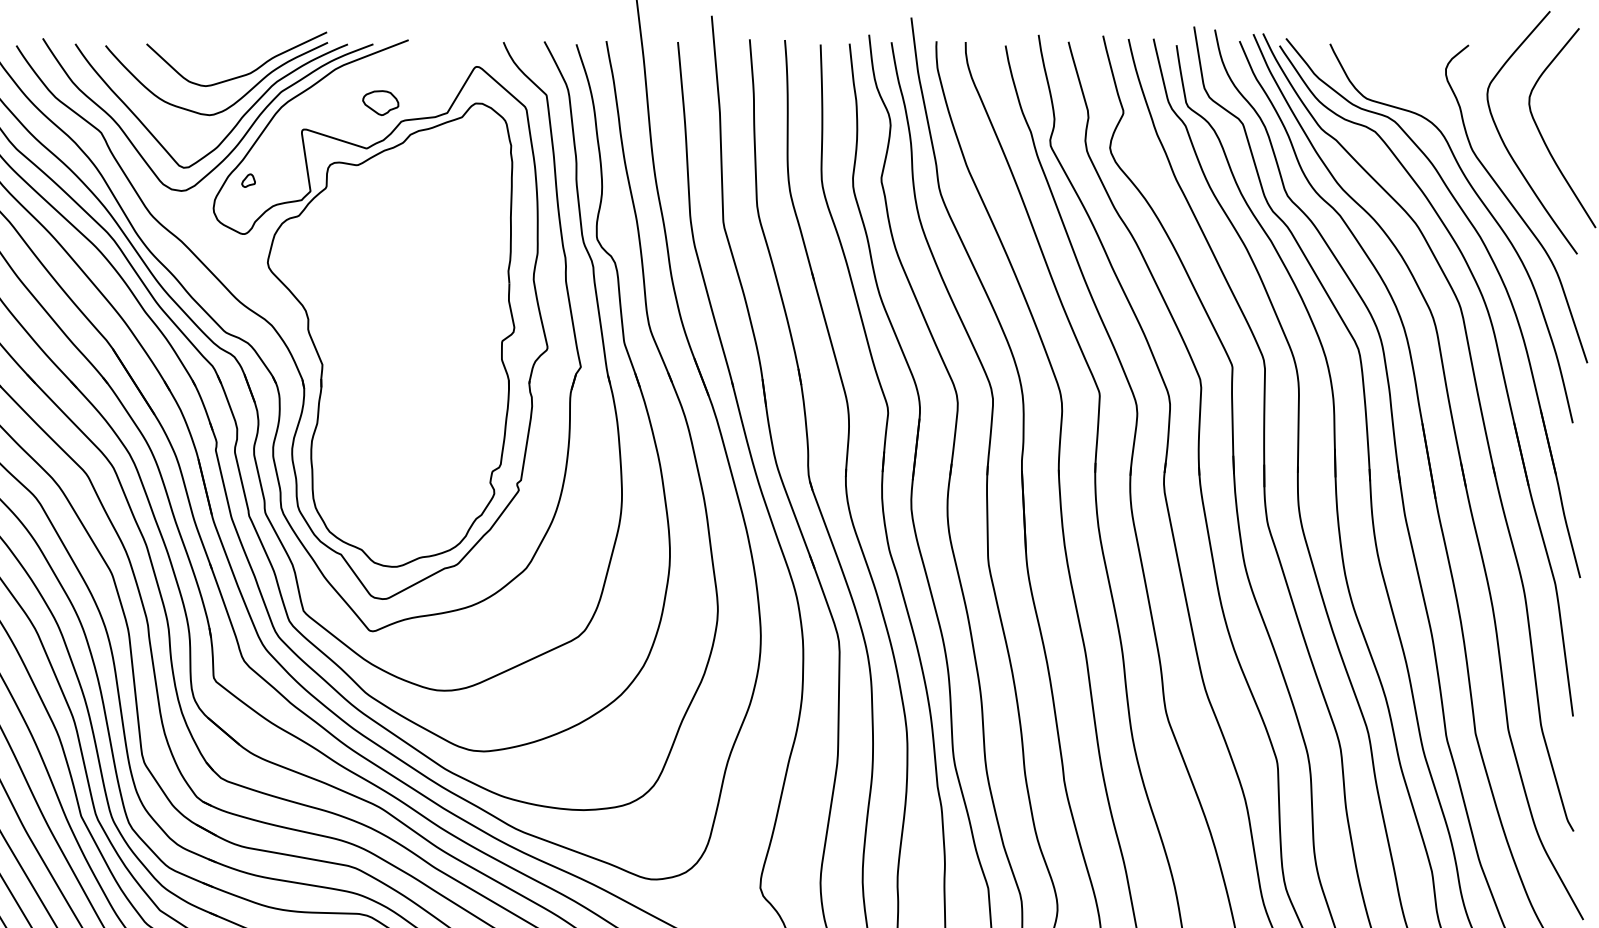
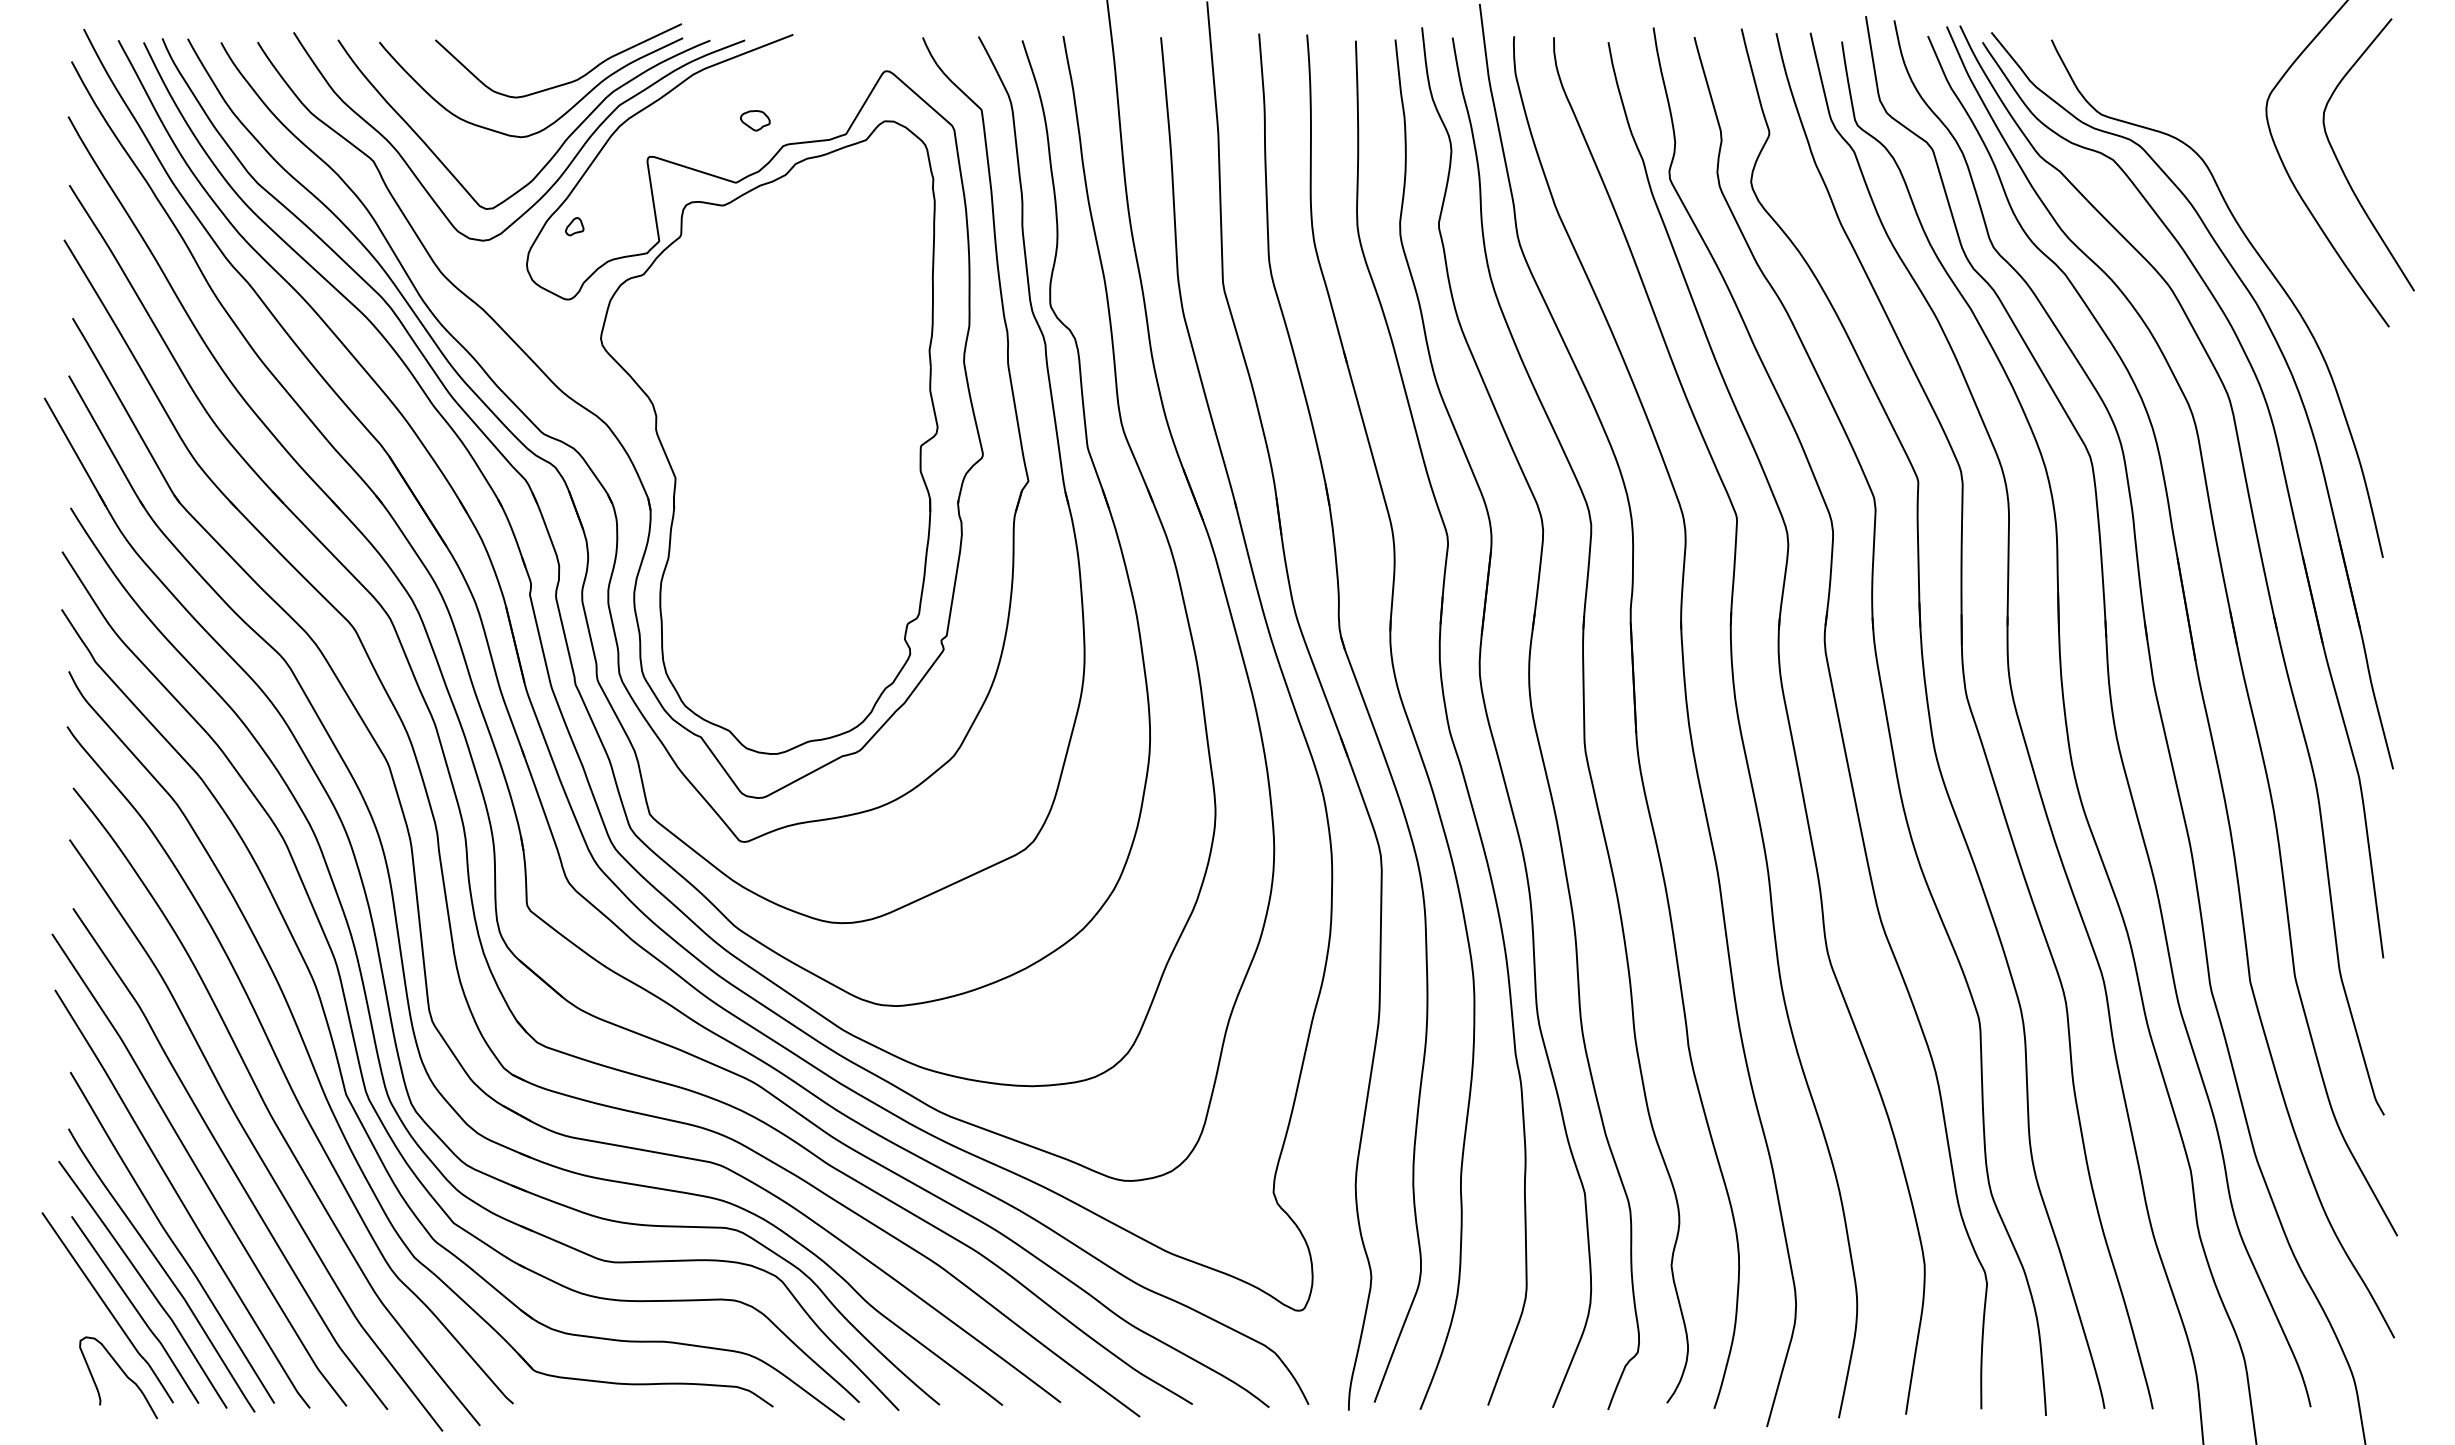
part: (381, 102) -> (755, 120), size x0.6
curve: (1513, 206) -> (2302, 261), removed

